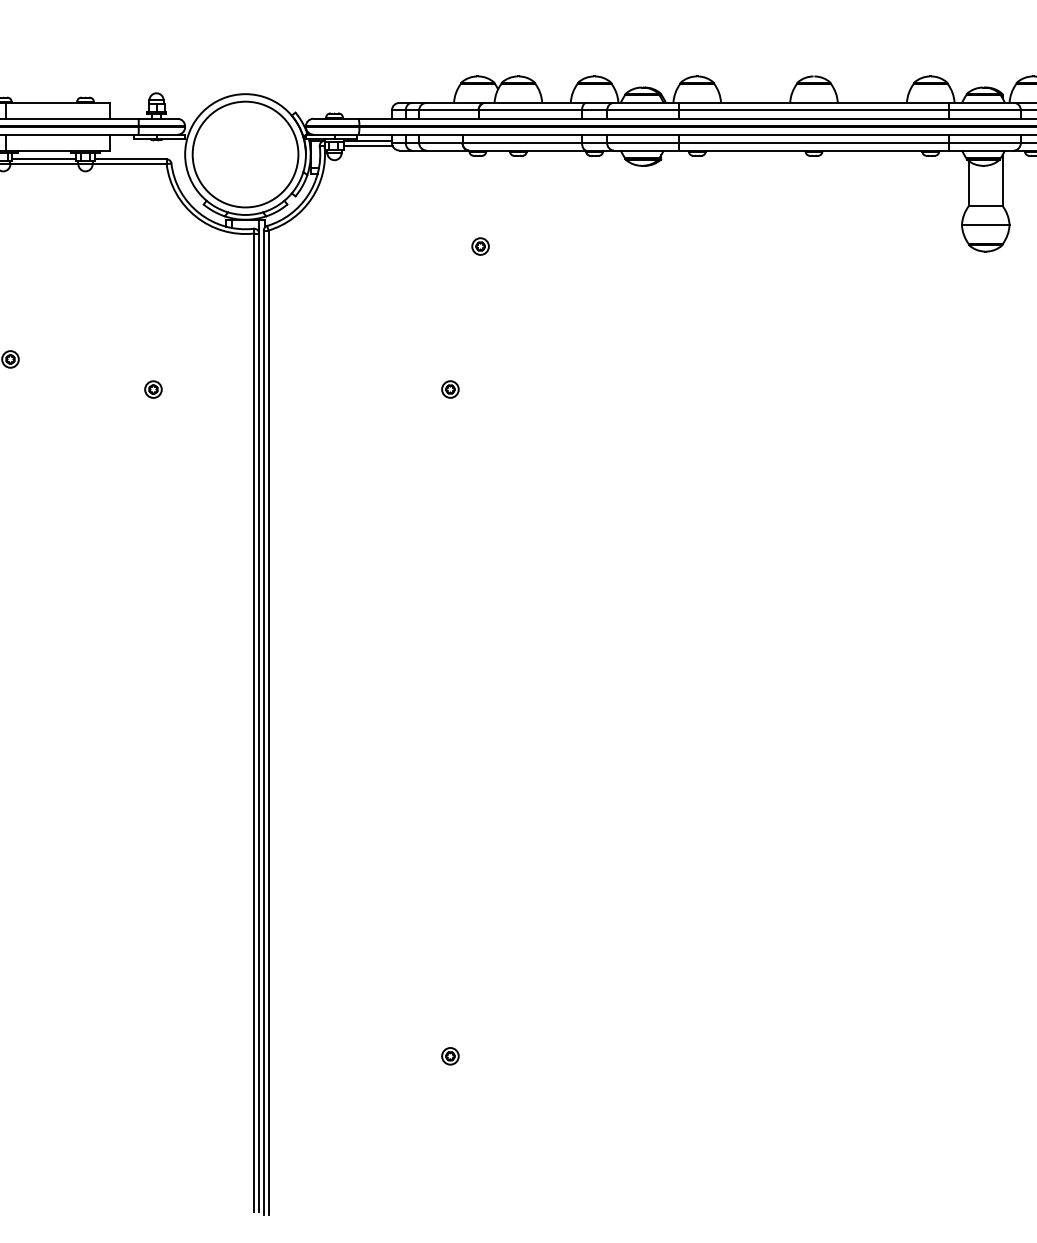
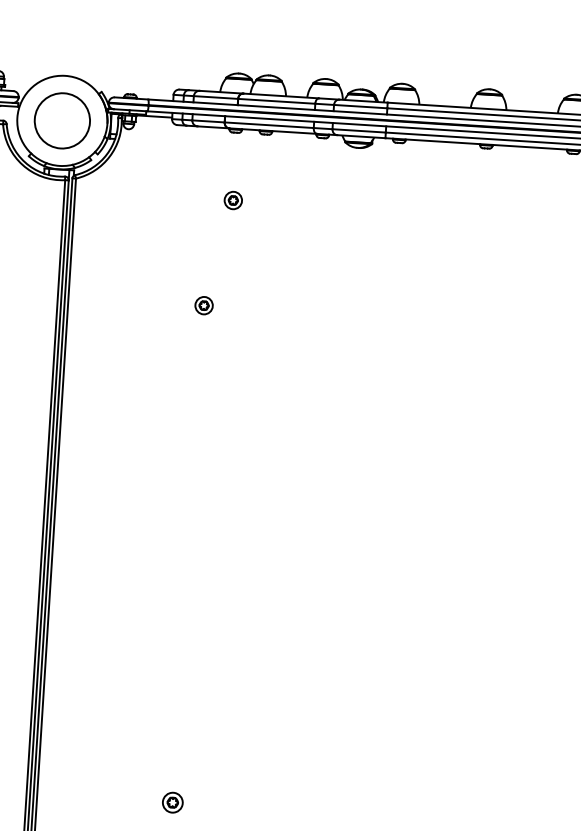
line: (367, 145) -> (153, 119), removed
circle: (245, 154) -> (62, 120), size x0.7
part: (480, 246) -> (233, 200), size x1.4
part: (450, 389) -> (204, 305), size x1.4
part: (450, 1056) -> (172, 802), size x1.6

